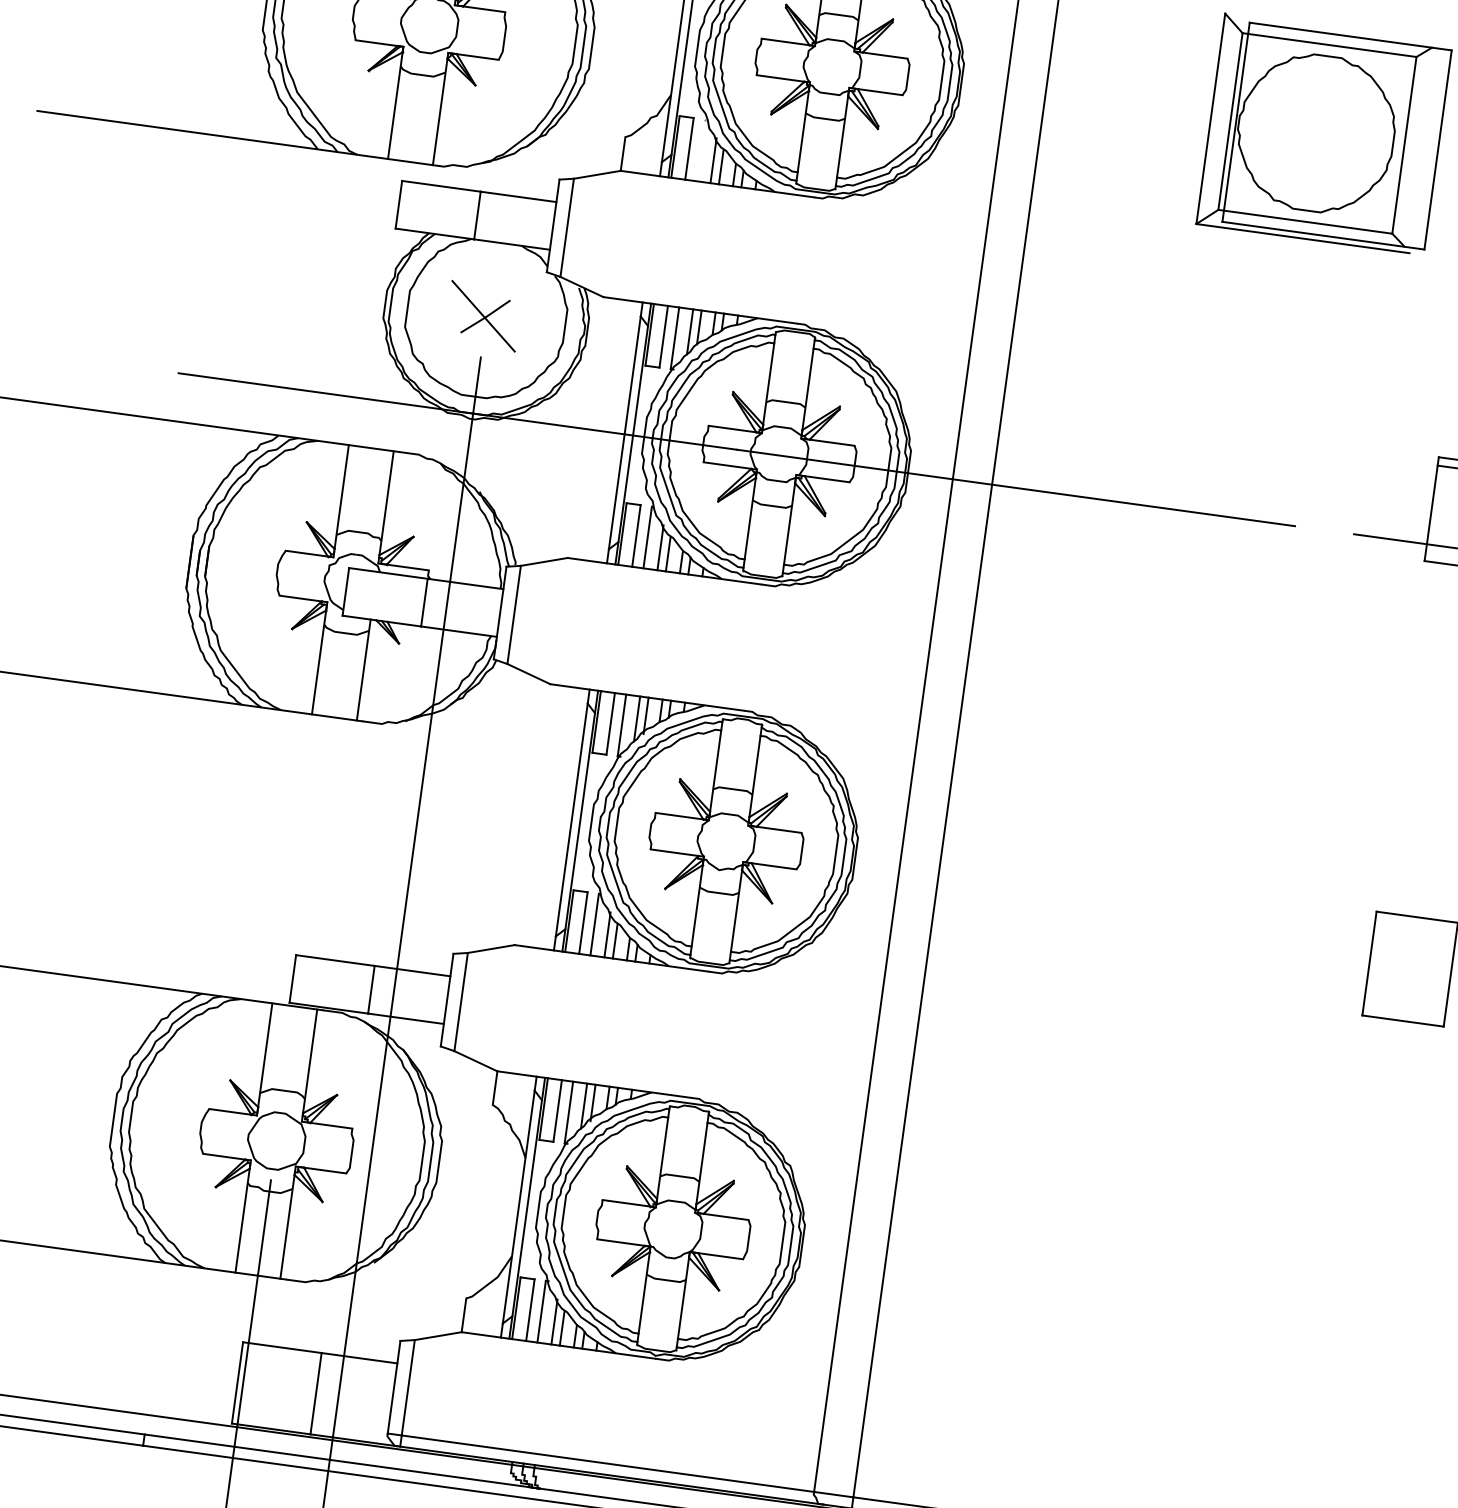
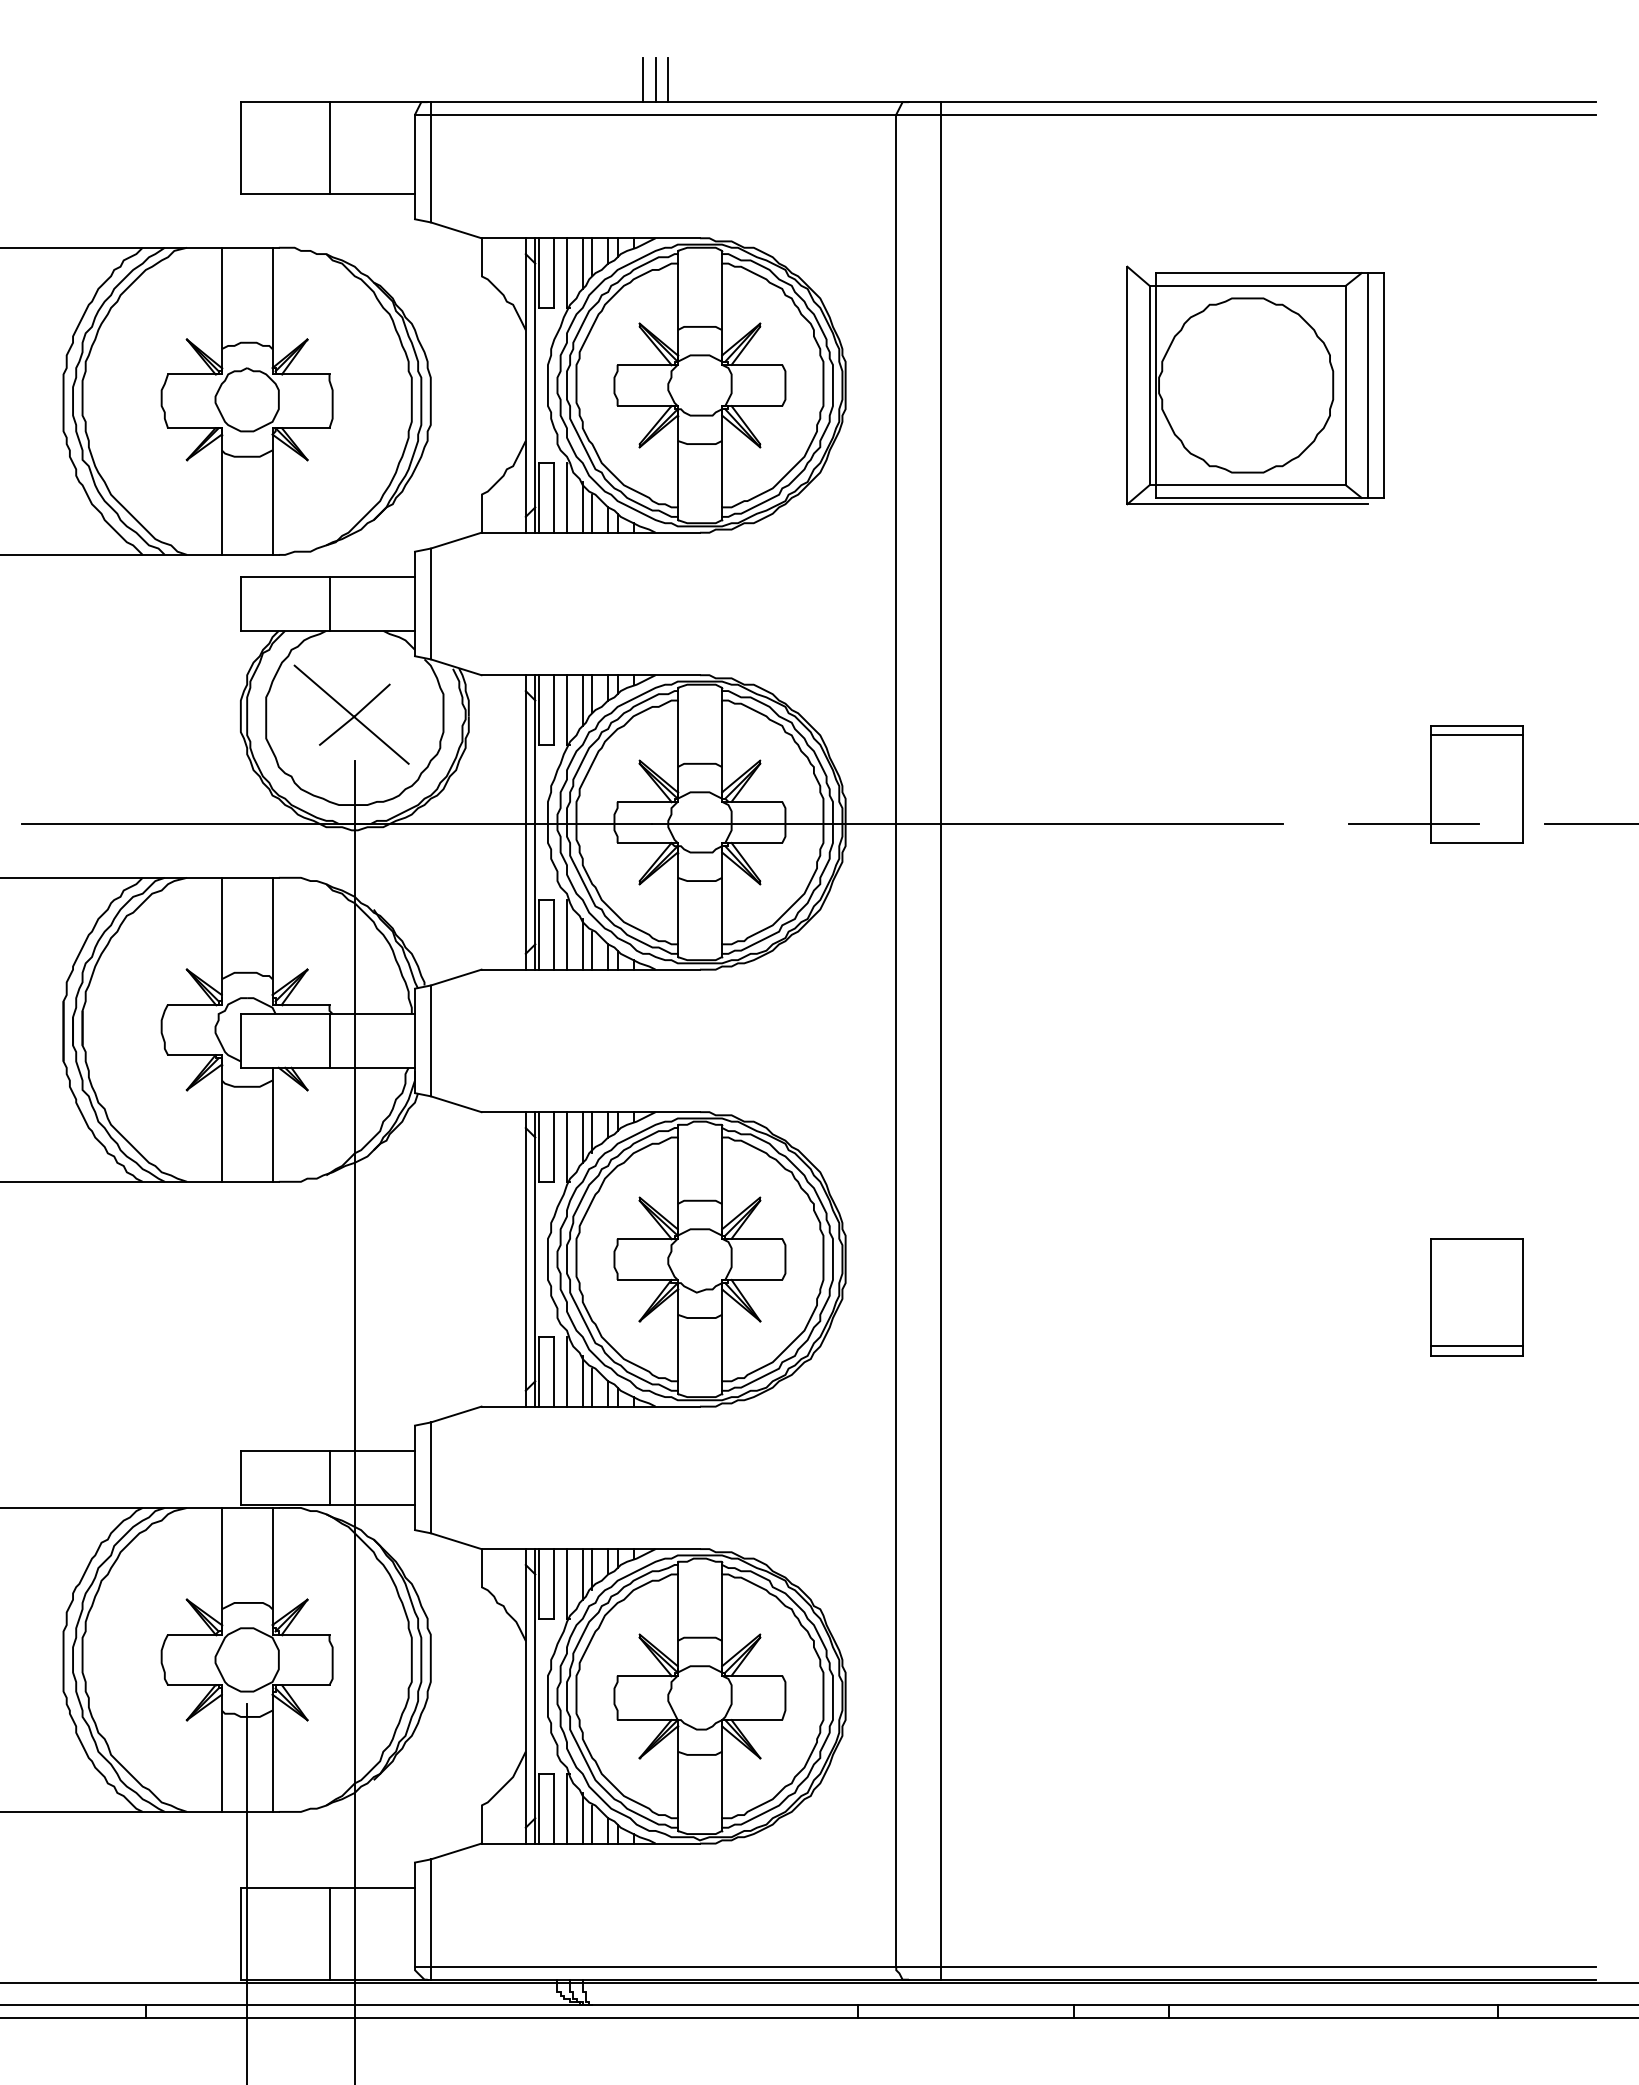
line: (1424, 148) -> (1368, 385), added
line: (700, 149) -> (566, 497), added
part: (483, 316) -> (351, 714), size x1.43
line: (1404, 1012) -> (1477, 1346), added

